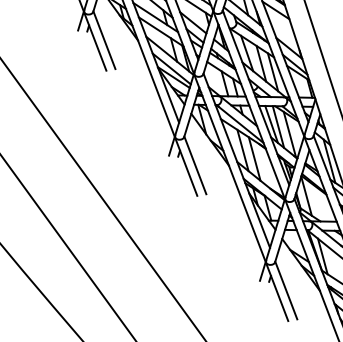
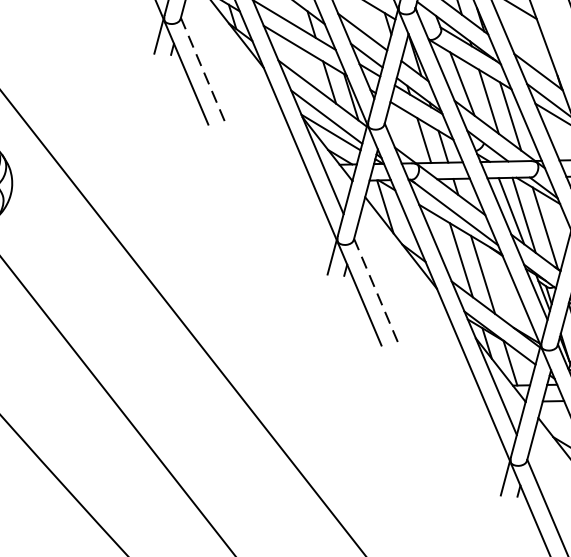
line: (104, 40) -> (202, 69), solid -> dashed
line: (195, 165) -> (376, 290), solid -> dashed

